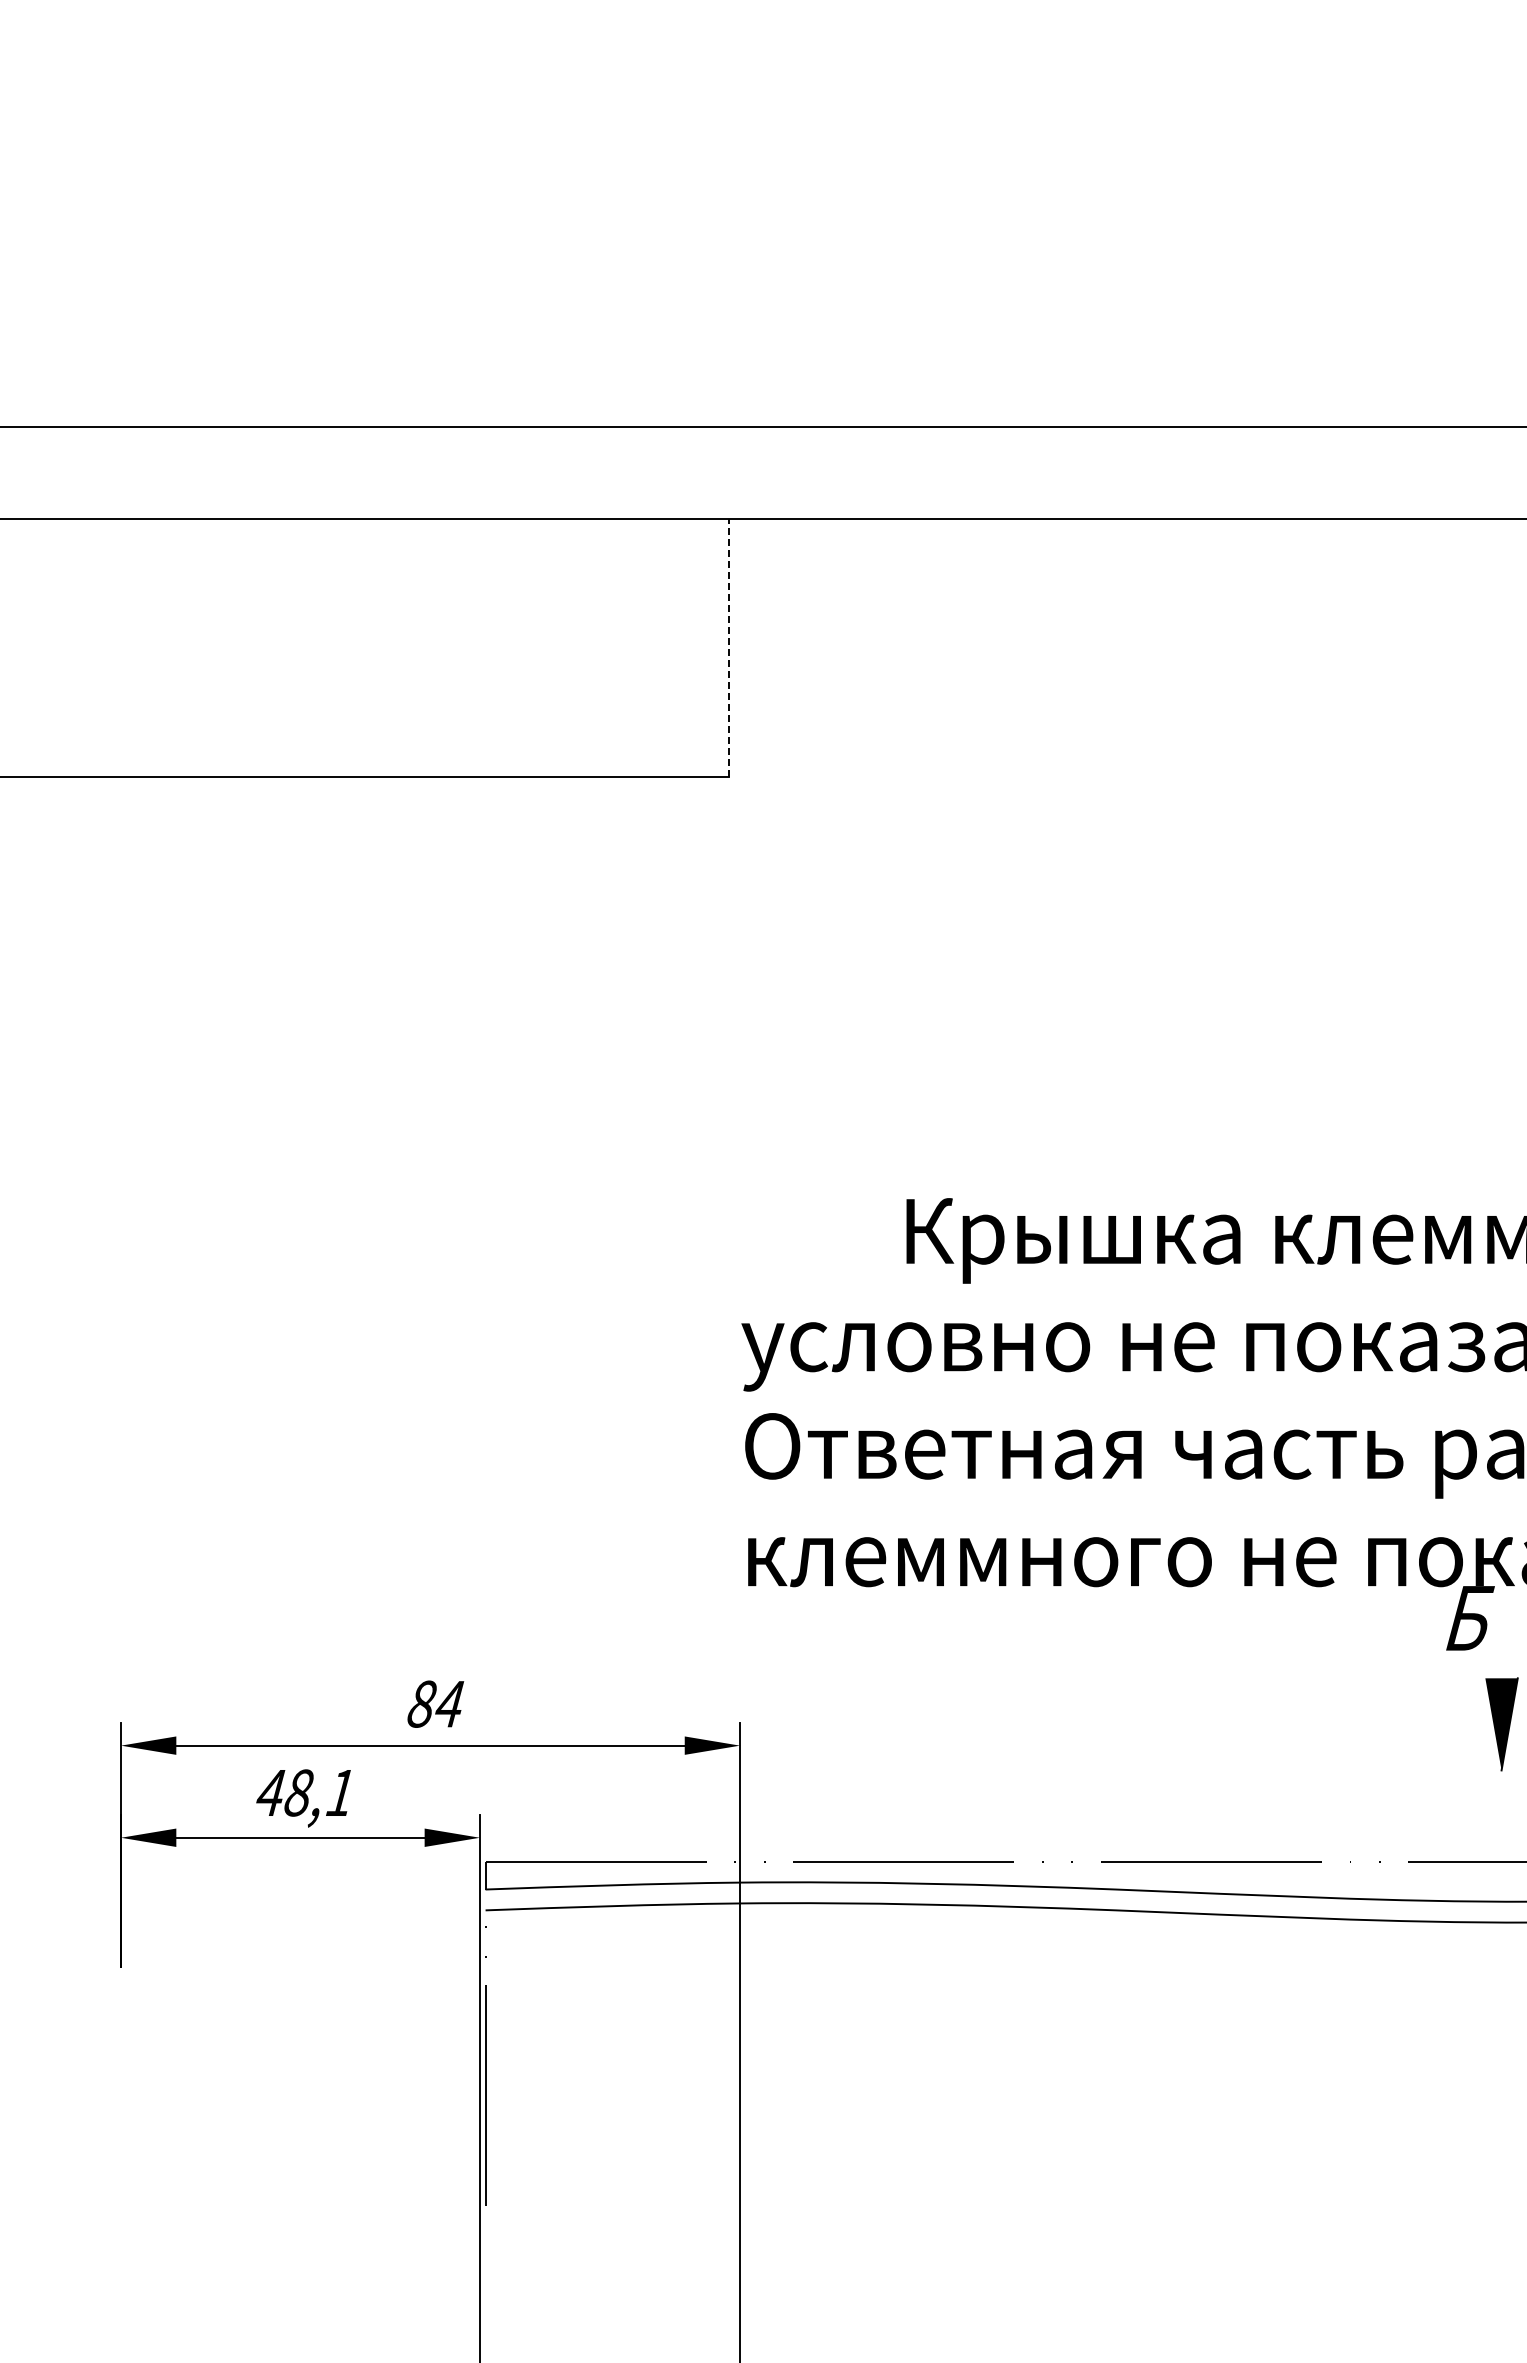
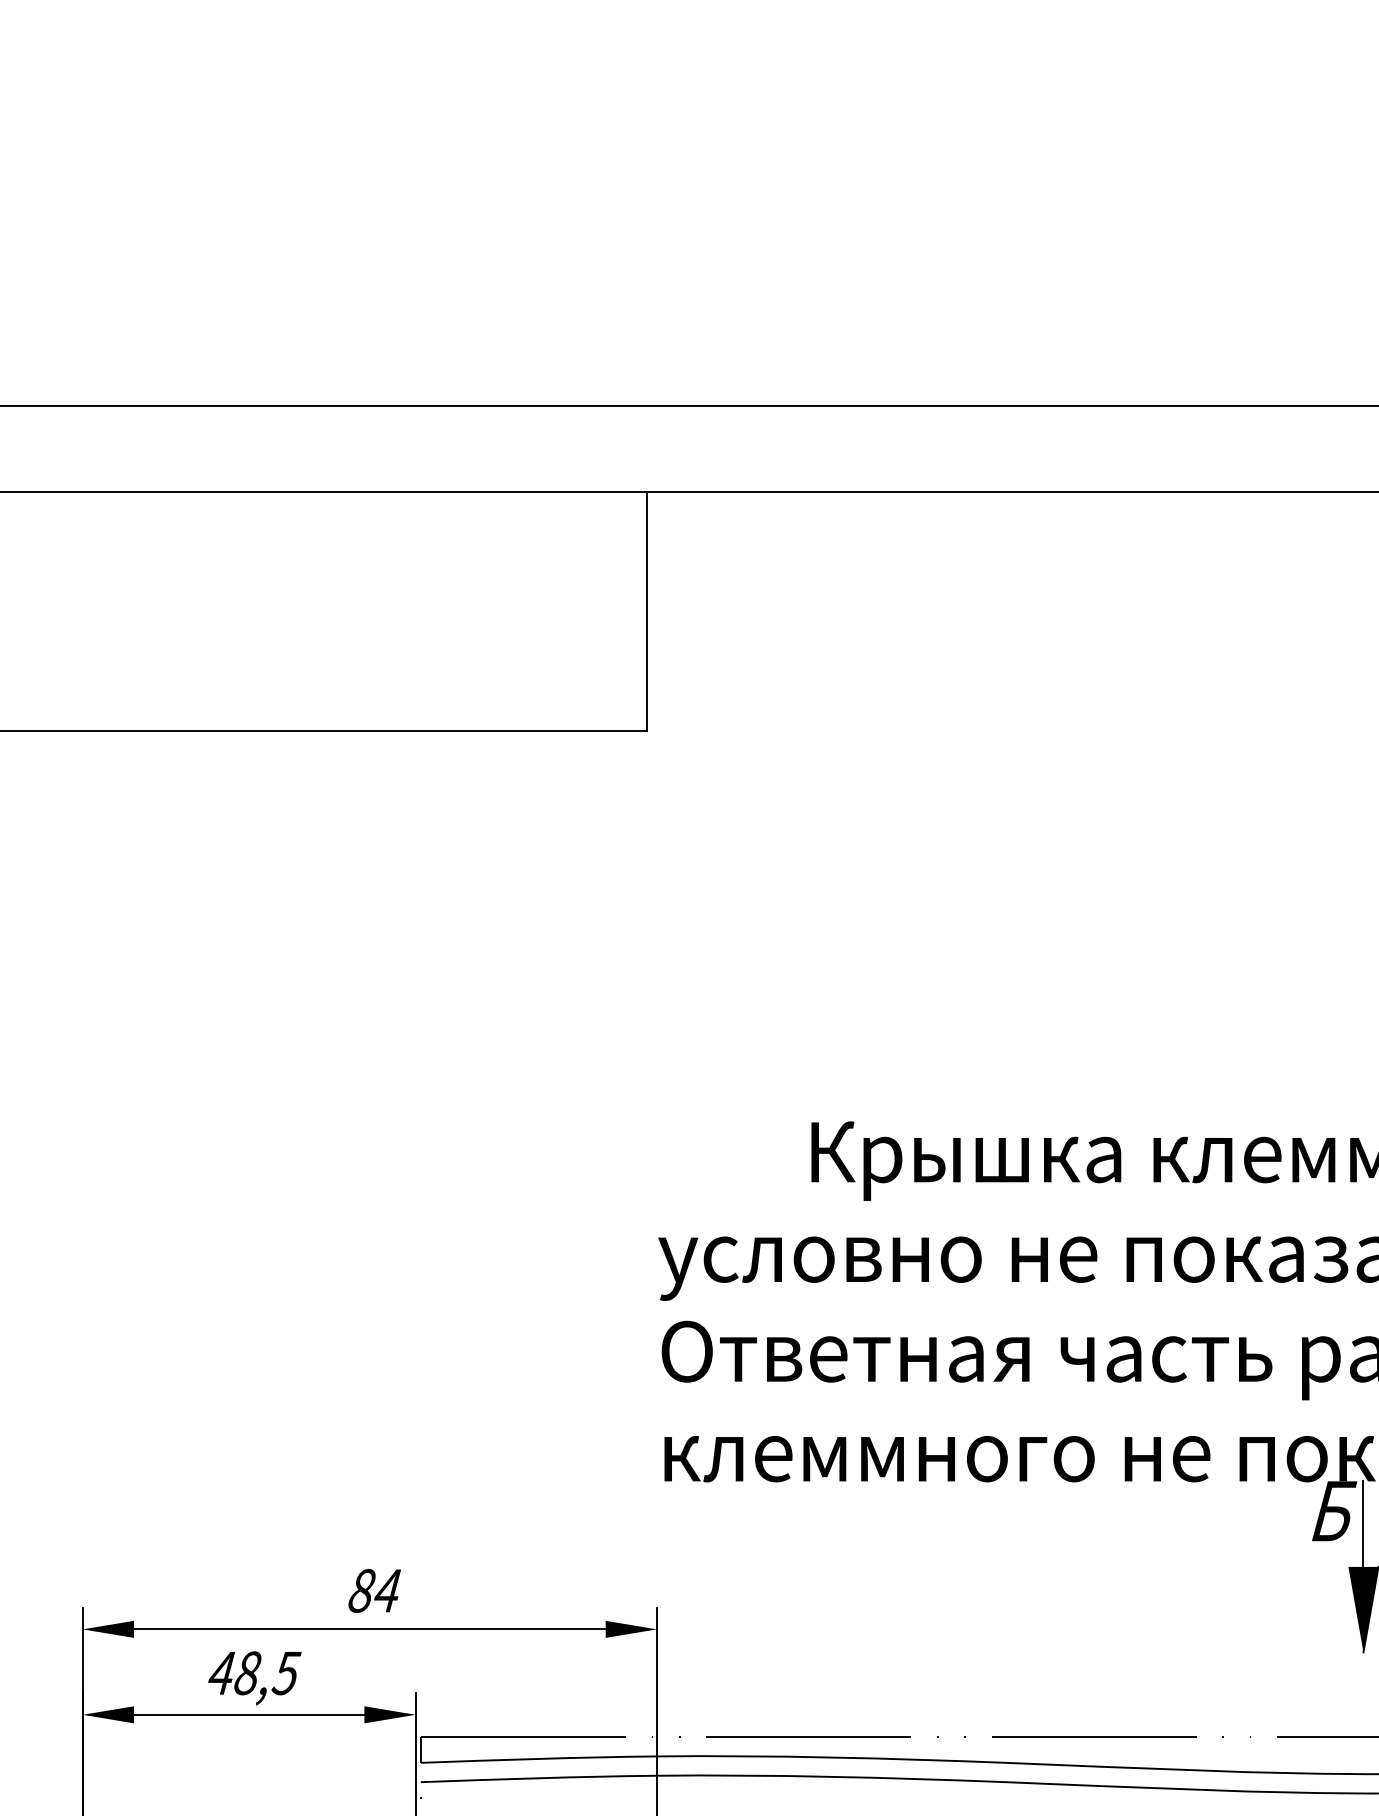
line: (728, 648) -> (646, 611), dashed -> solid
line: (1501, 1632) -> (1363, 1524), added
text: (340, 1793) -> (286, 1673), 48,1 -> 48,5

